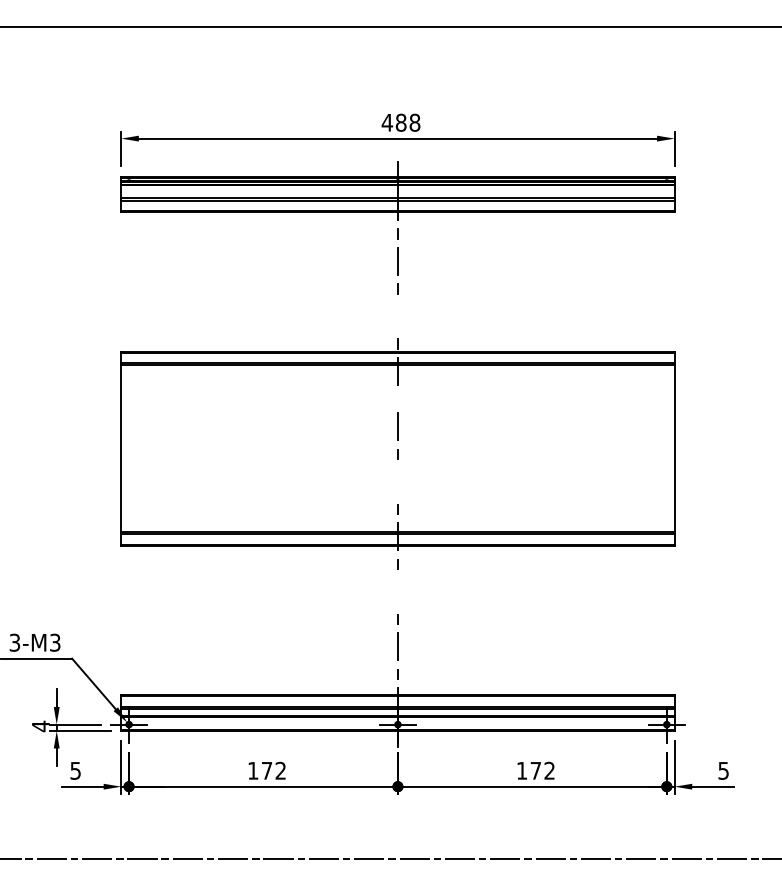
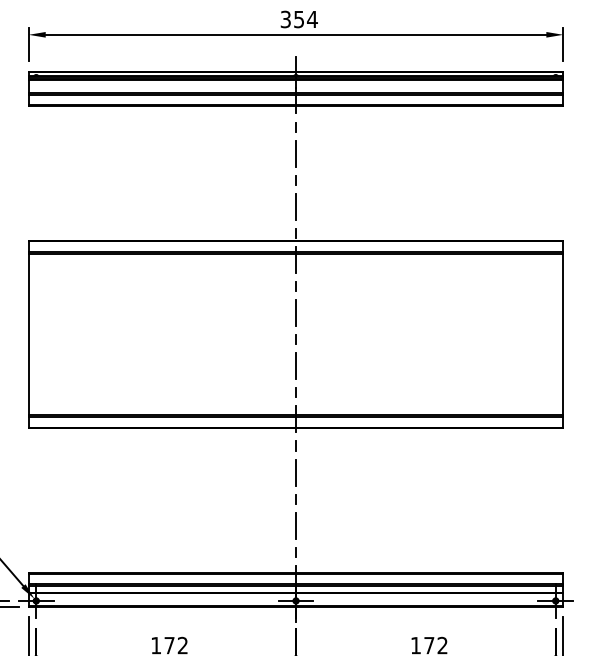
text: (400, 122) -> (298, 19), 488 -> 354
line: (397, 316) -> (295, 206), added
line: (397, 399) -> (295, 286), added
line: (397, 481) -> (295, 366), added
line: (397, 591) -> (295, 472), added

